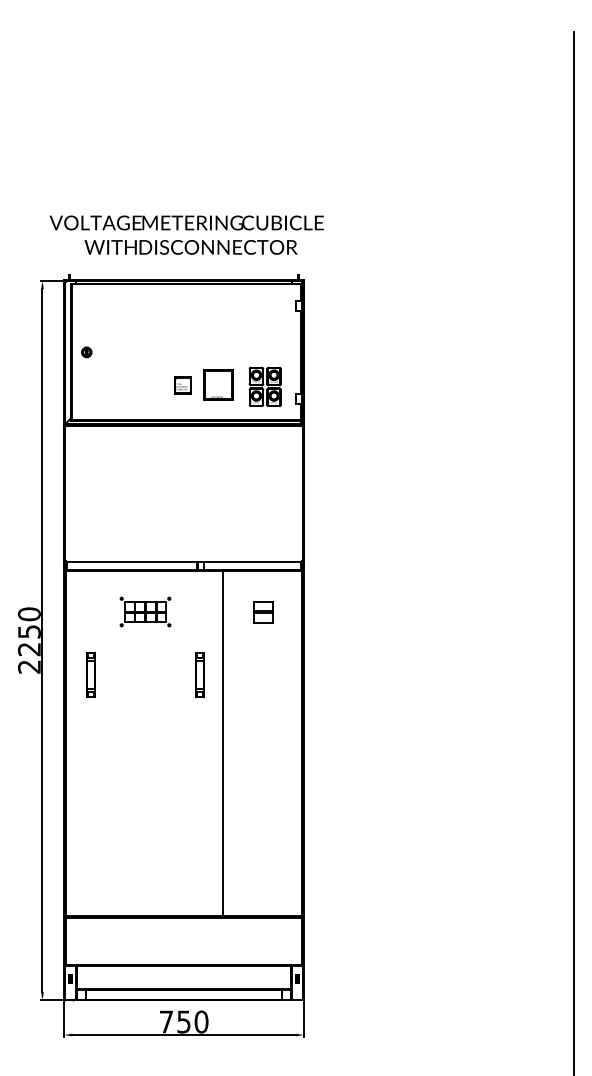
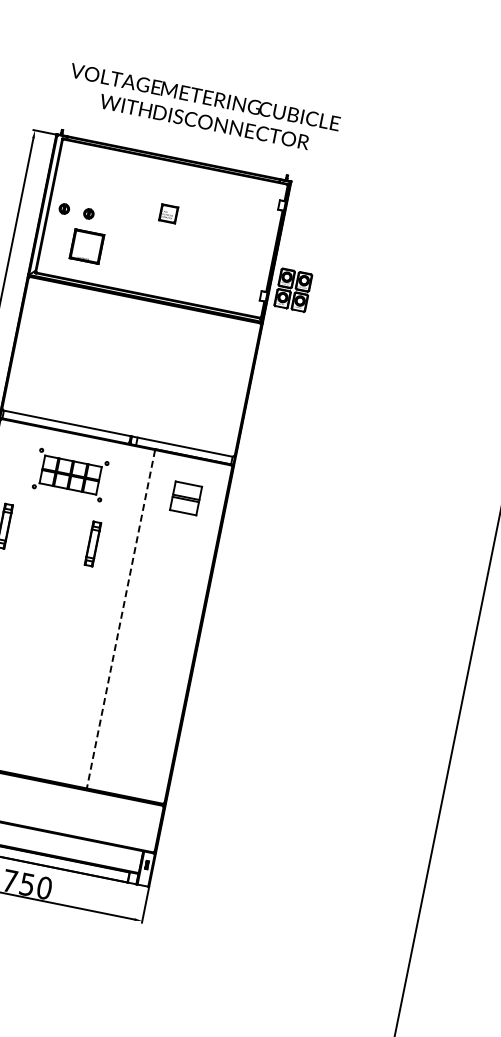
text: (186, 234) -> (202, 108), moved
part: (111, 352) -> (88, 213), added
part: (218, 384) -> (87, 246), moved
part: (182, 385) -> (168, 213), moved
part: (264, 386) -> (292, 289), moved
part: (145, 611) -> (70, 474), size x1.4
part: (263, 612) -> (186, 498), size x1.4
part: (199, 674) -> (92, 543), moved
line: (223, 743) -> (121, 619), solid -> dashed

